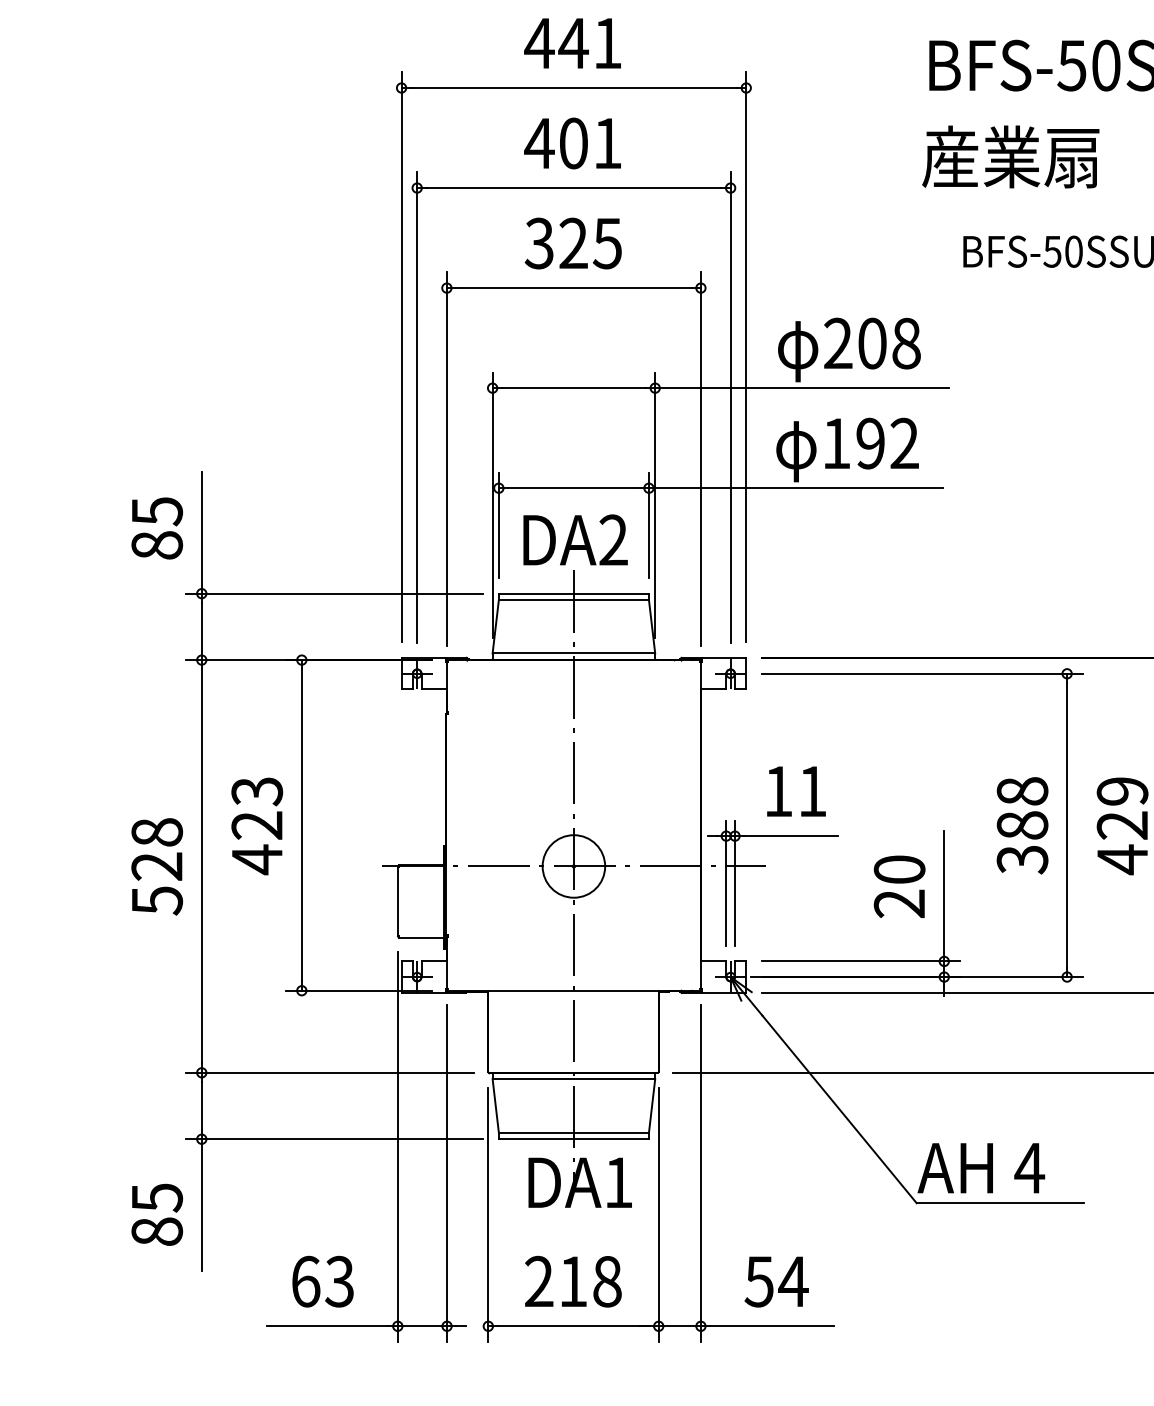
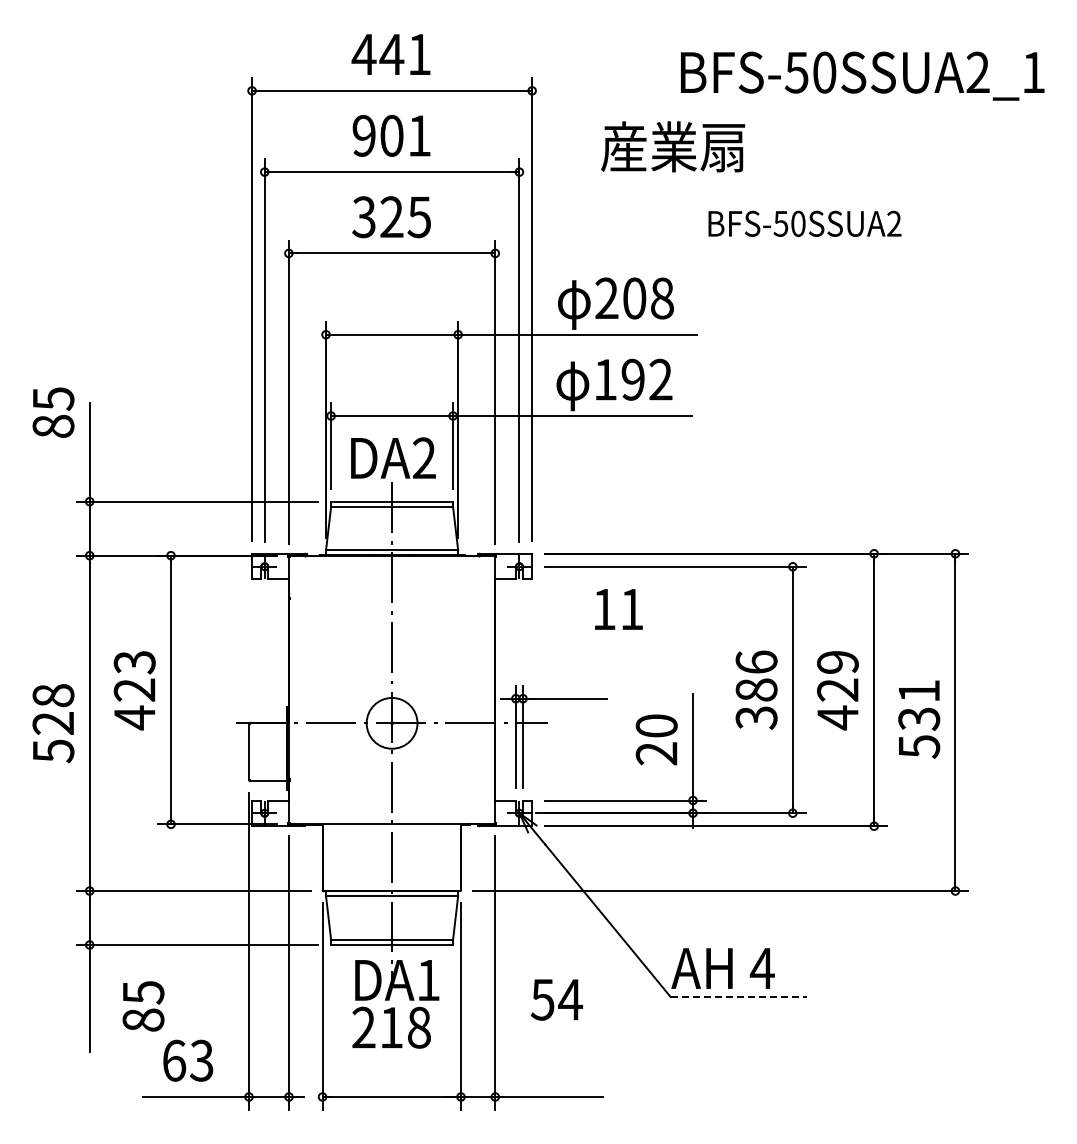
text: (538, 142) -> (363, 135), 401 -> 901
text: (1011, 156) -> (673, 146), moved
text: (157, 528) -> (53, 412), moved
text: (1022, 790) -> (756, 661), 388 -> 386
text: (795, 791) -> (618, 609), moved
line: (1000, 1203) -> (738, 997), solid -> dashed
text: (157, 1214) -> (143, 1006), moved
text: (573, 1281) -> (391, 1027), moved
text: (776, 1281) -> (556, 999), moved

